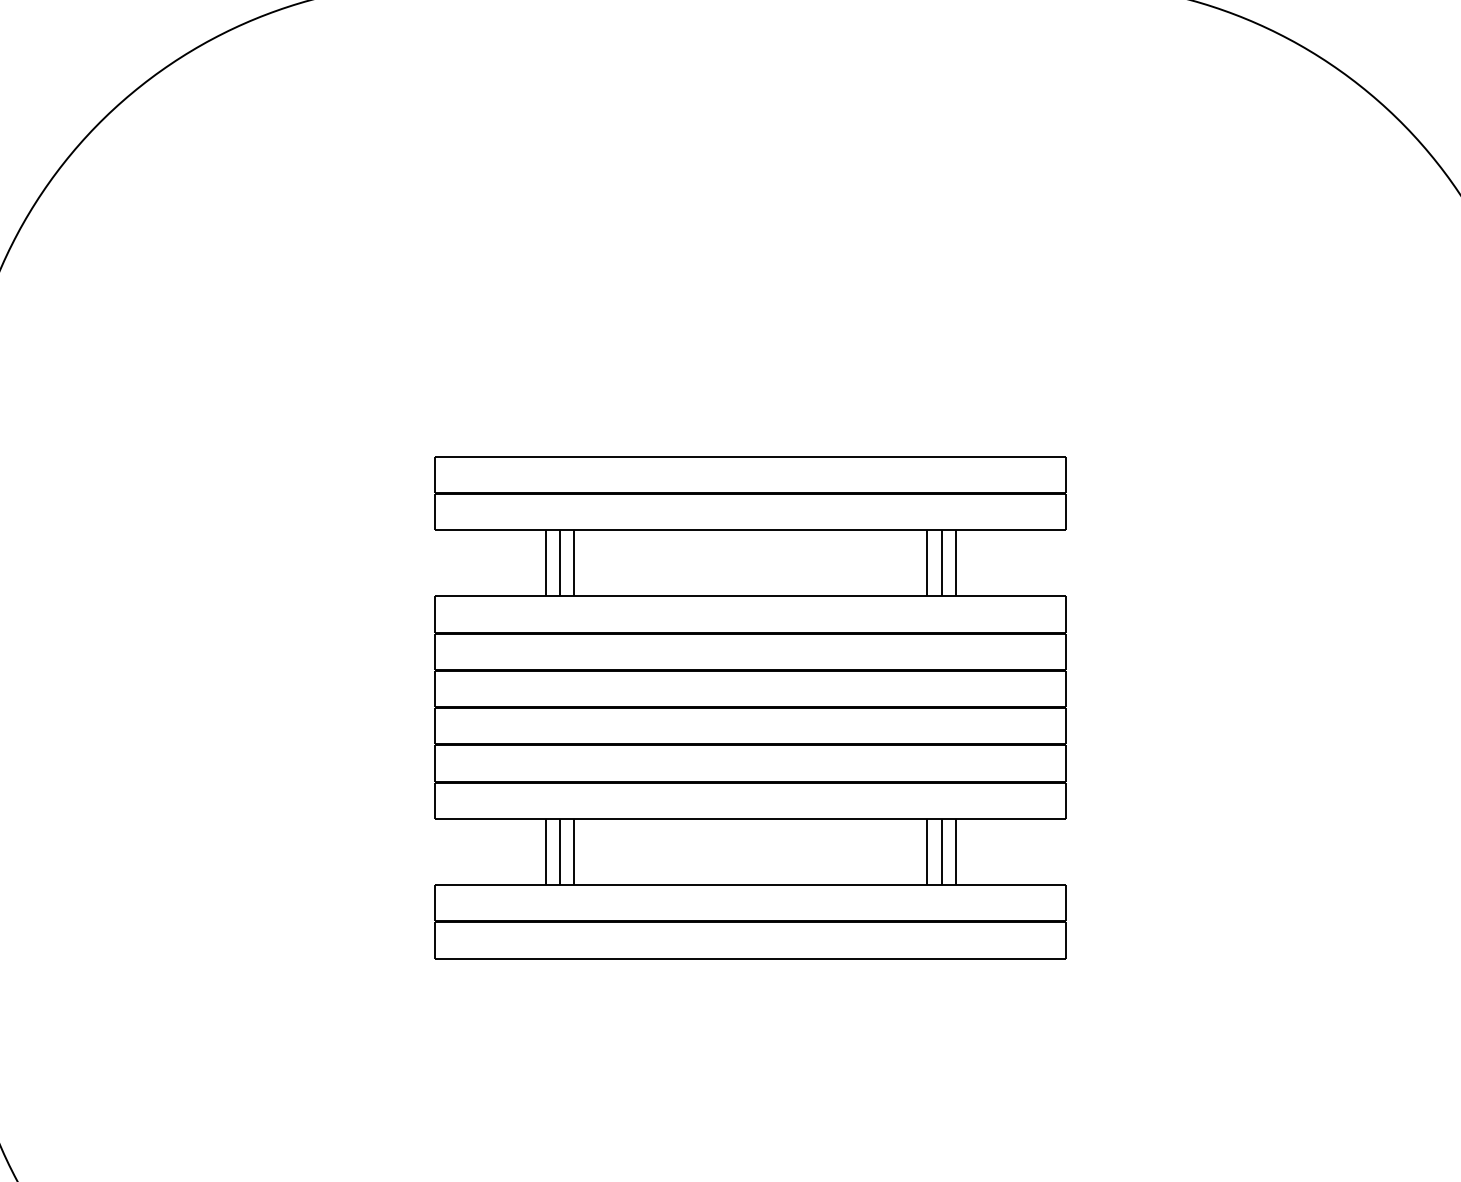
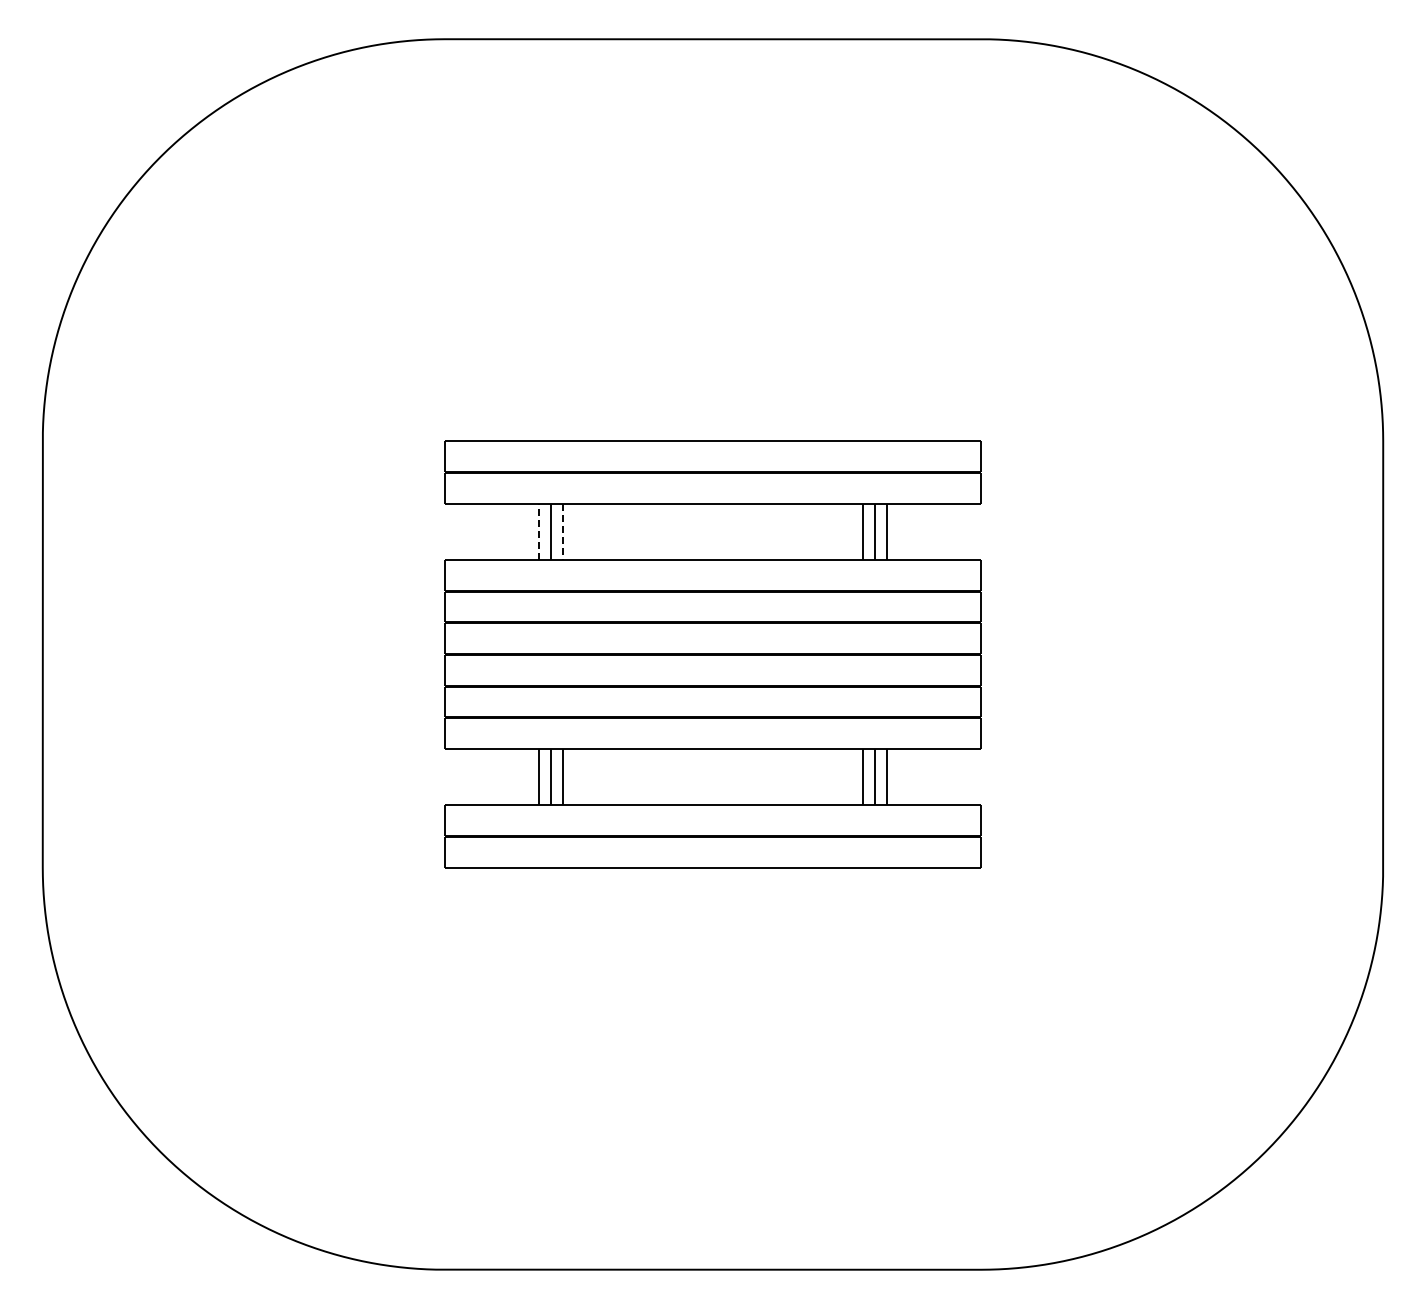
line: (545, 562) -> (538, 531), solid -> dashed
line: (573, 564) -> (562, 532), solid -> dashed

